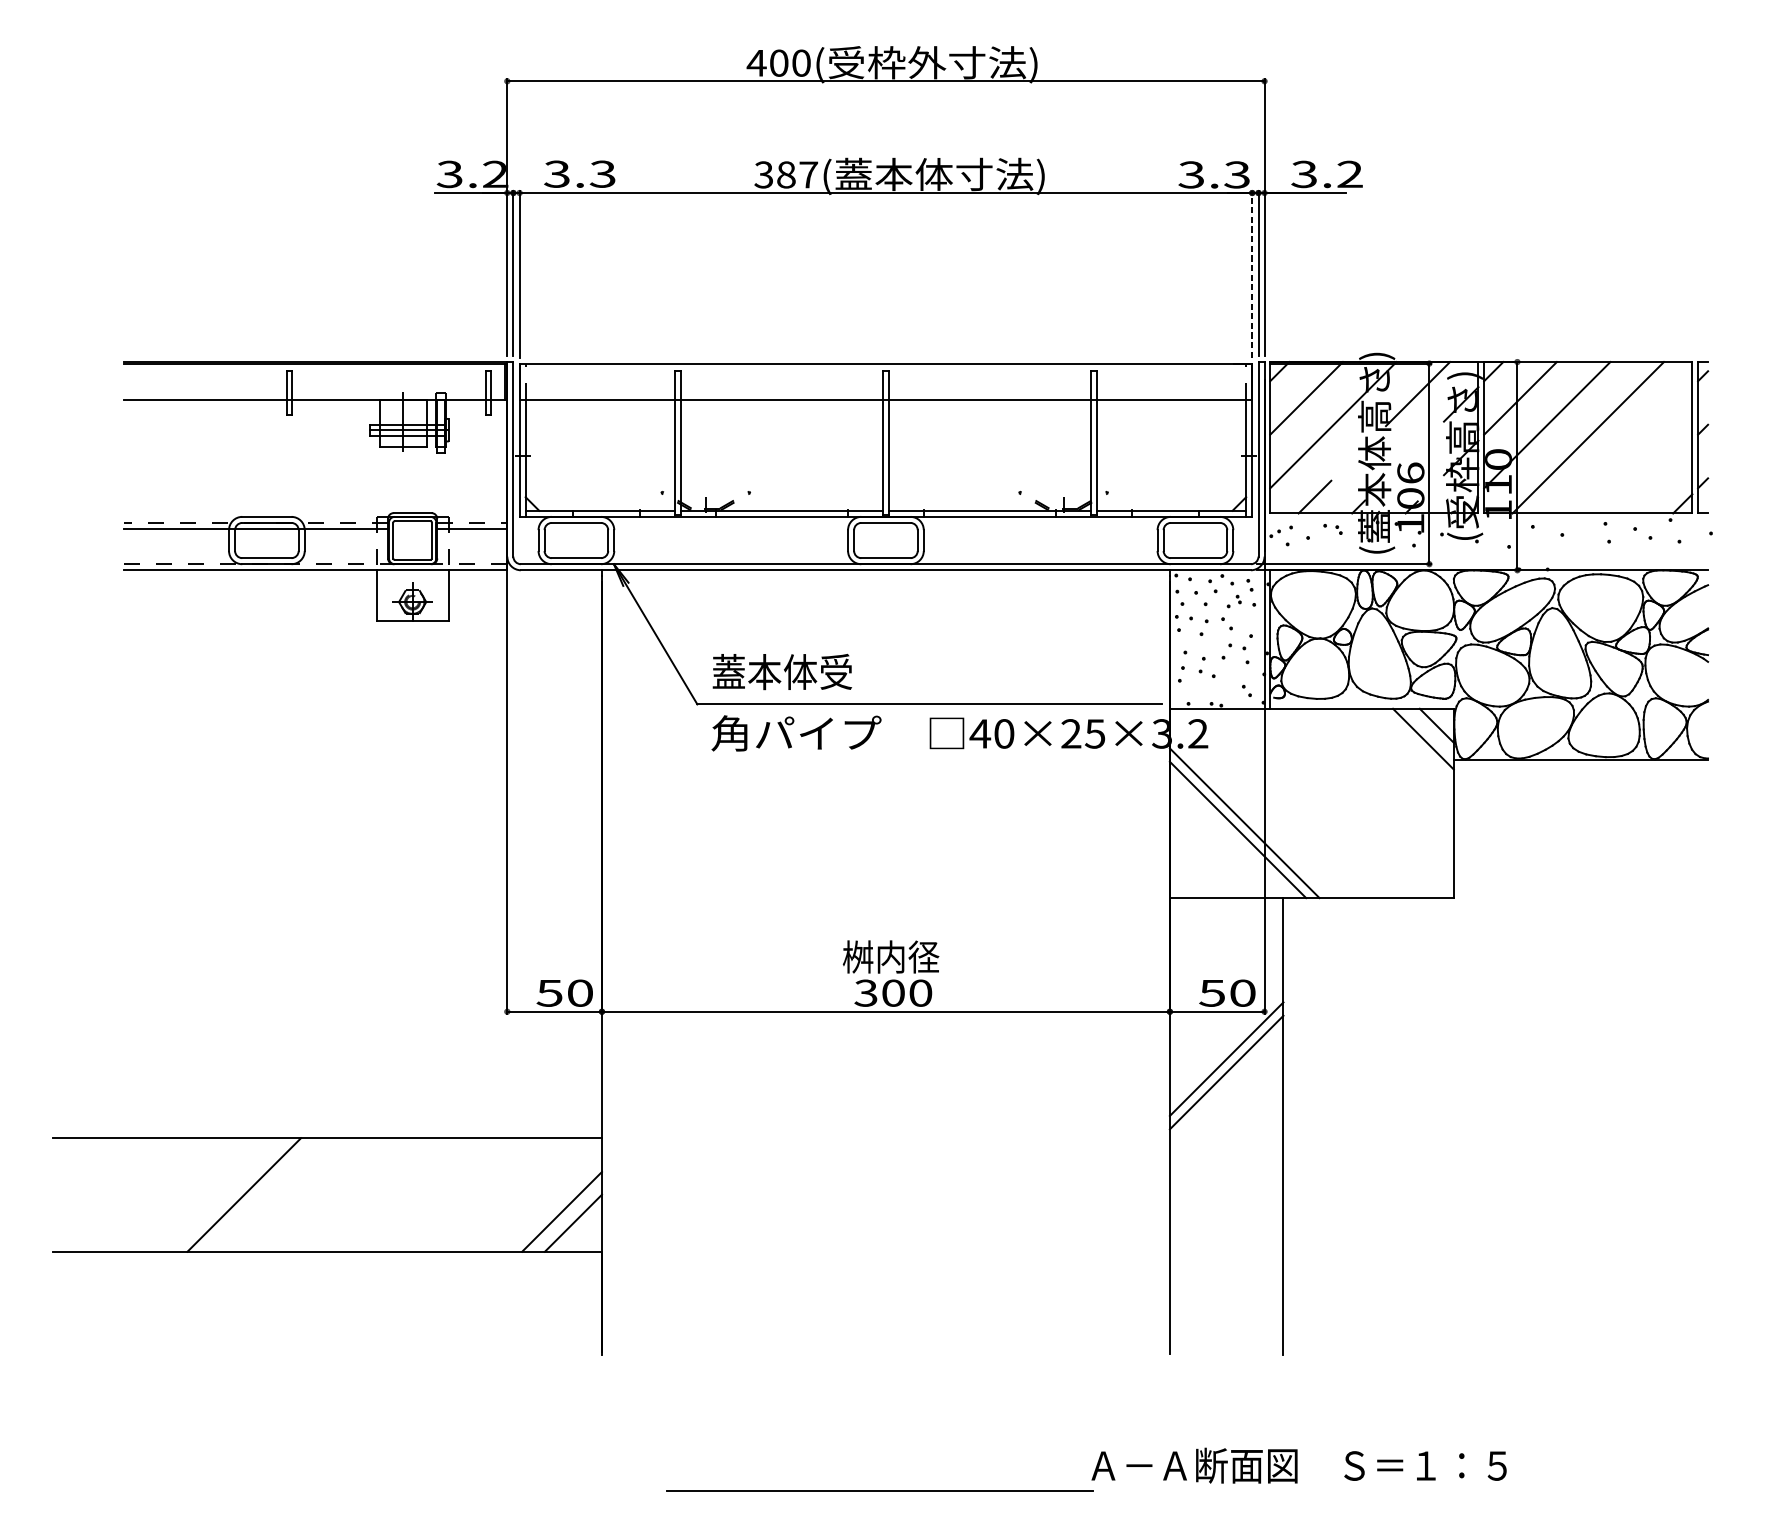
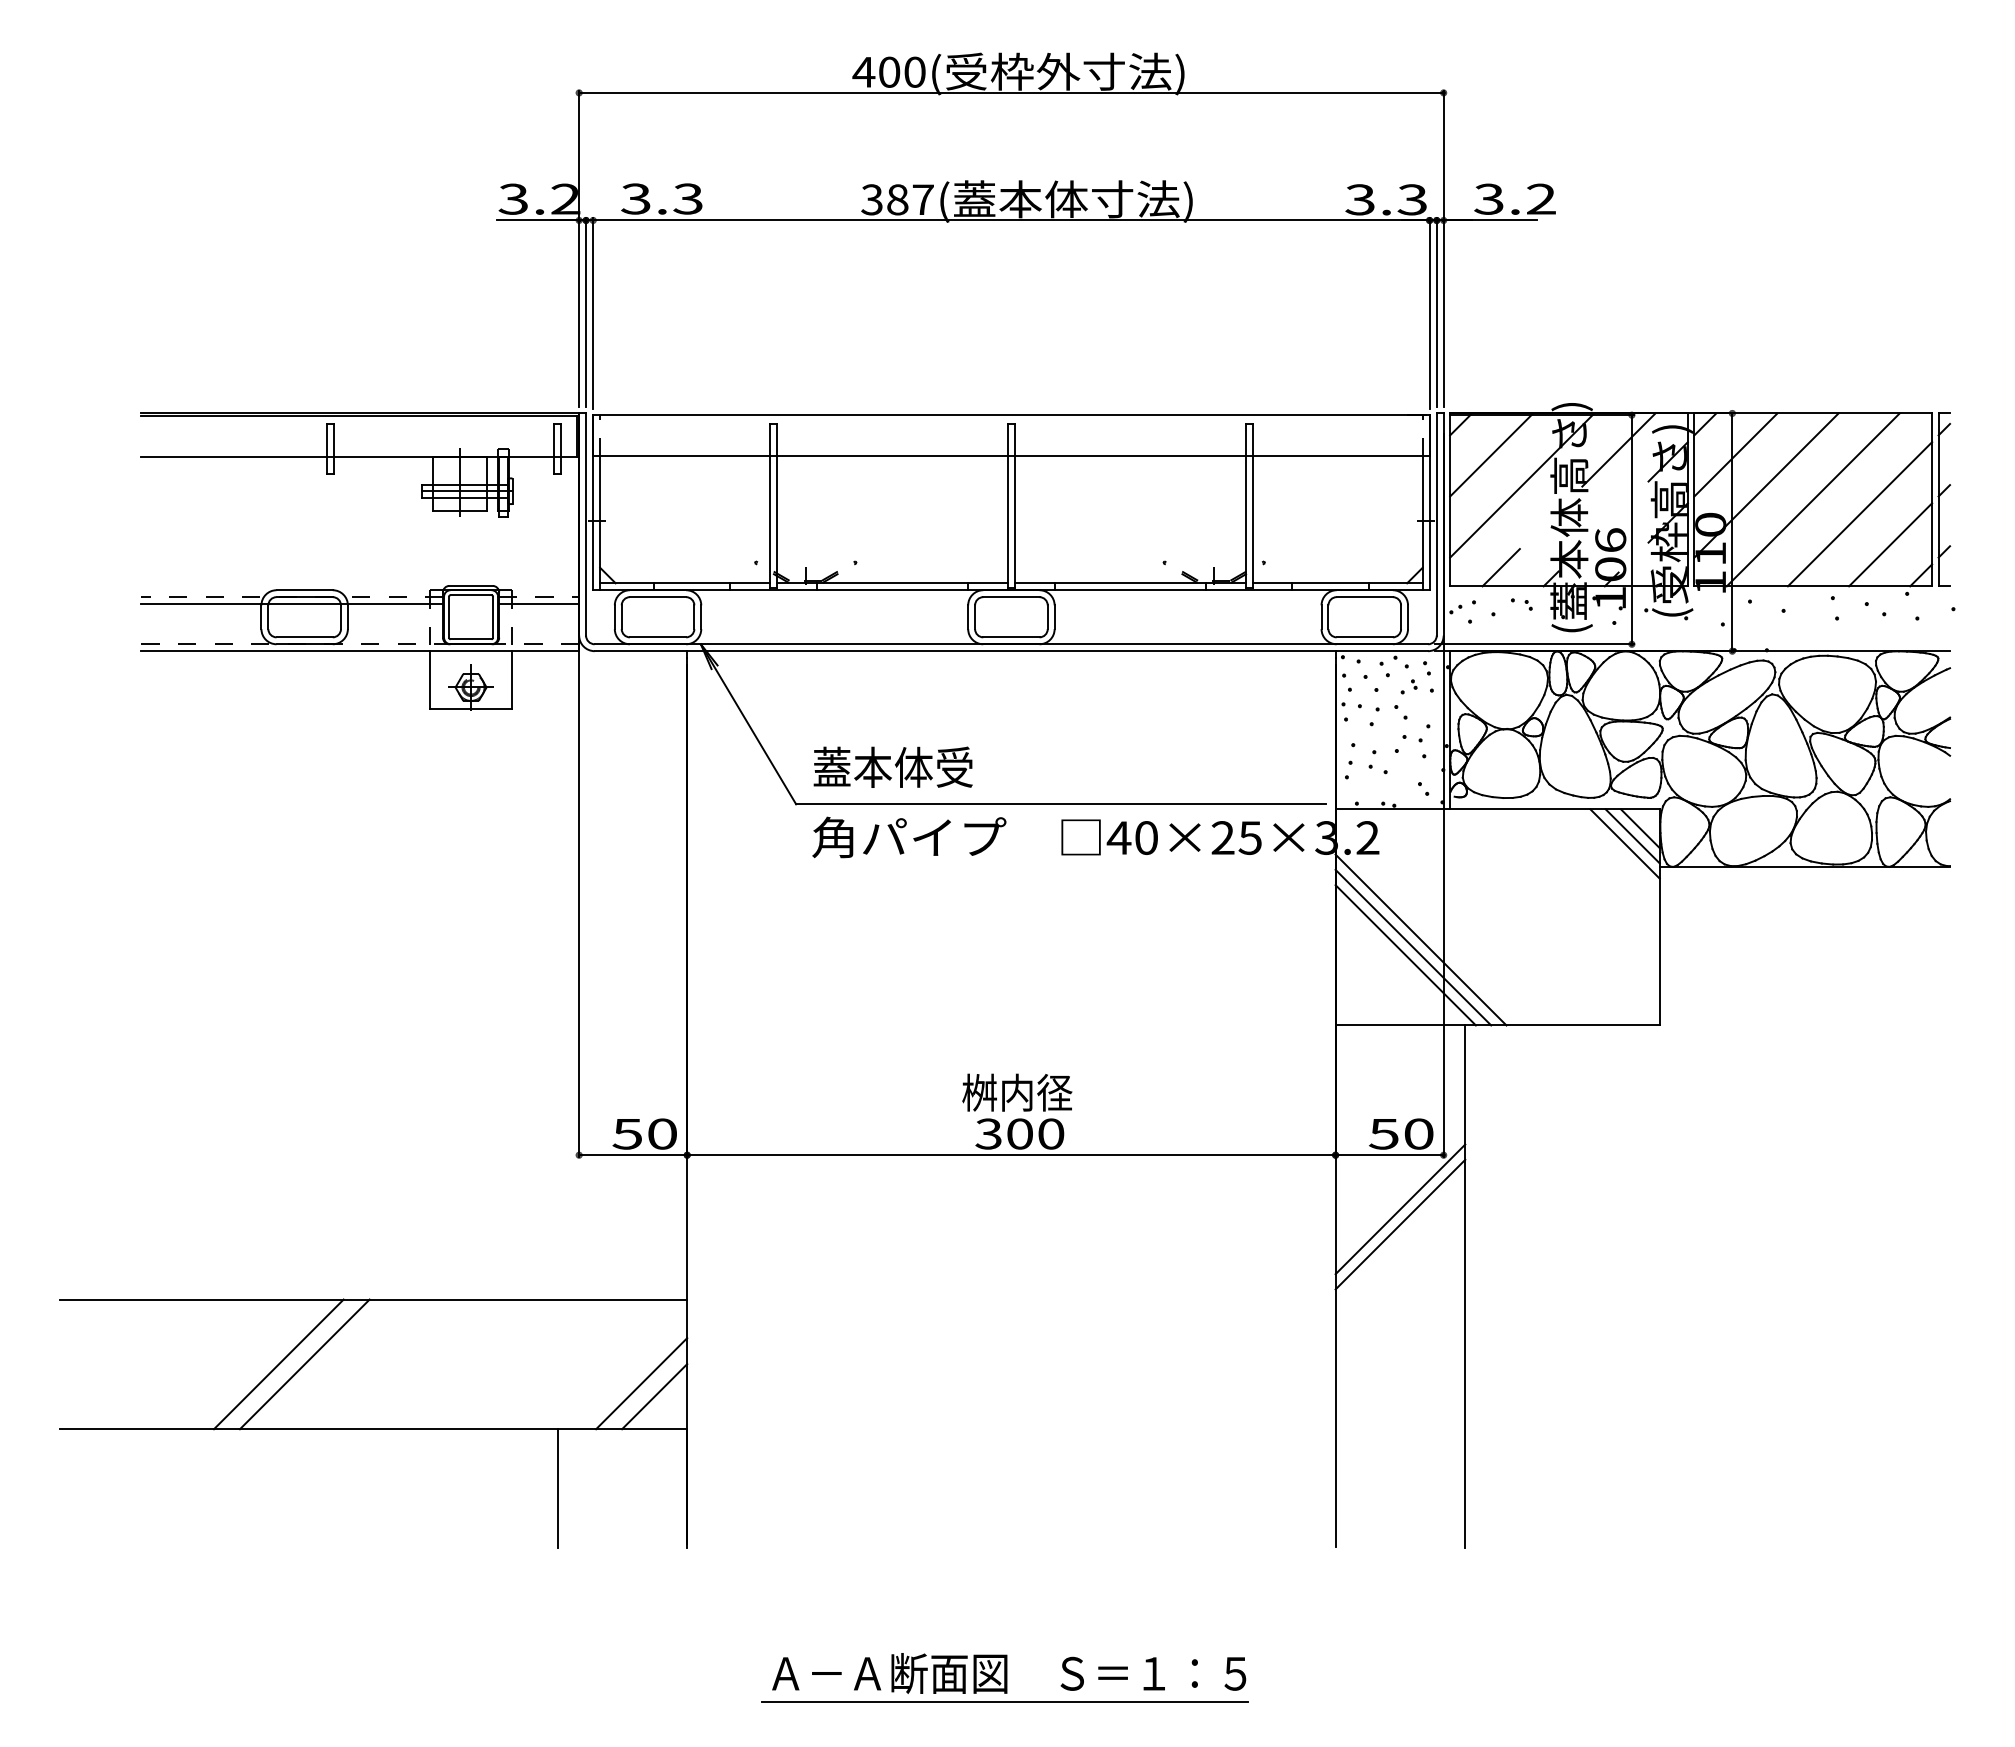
line: (1252, 273) -> (1429, 312), dashed -> solid
line: (1628, 450) -> (1859, 514), added
line: (1655, 476) -> (1890, 544), added
line: (1429, 732) -> (1632, 836), added
line: (1231, 836) -> (1405, 955), added
line: (266, 1195) -> (304, 1364), added
line: (488, 1303) -> (557, 1488), added
text: (1299, 1465) -> (1009, 1673), moved

